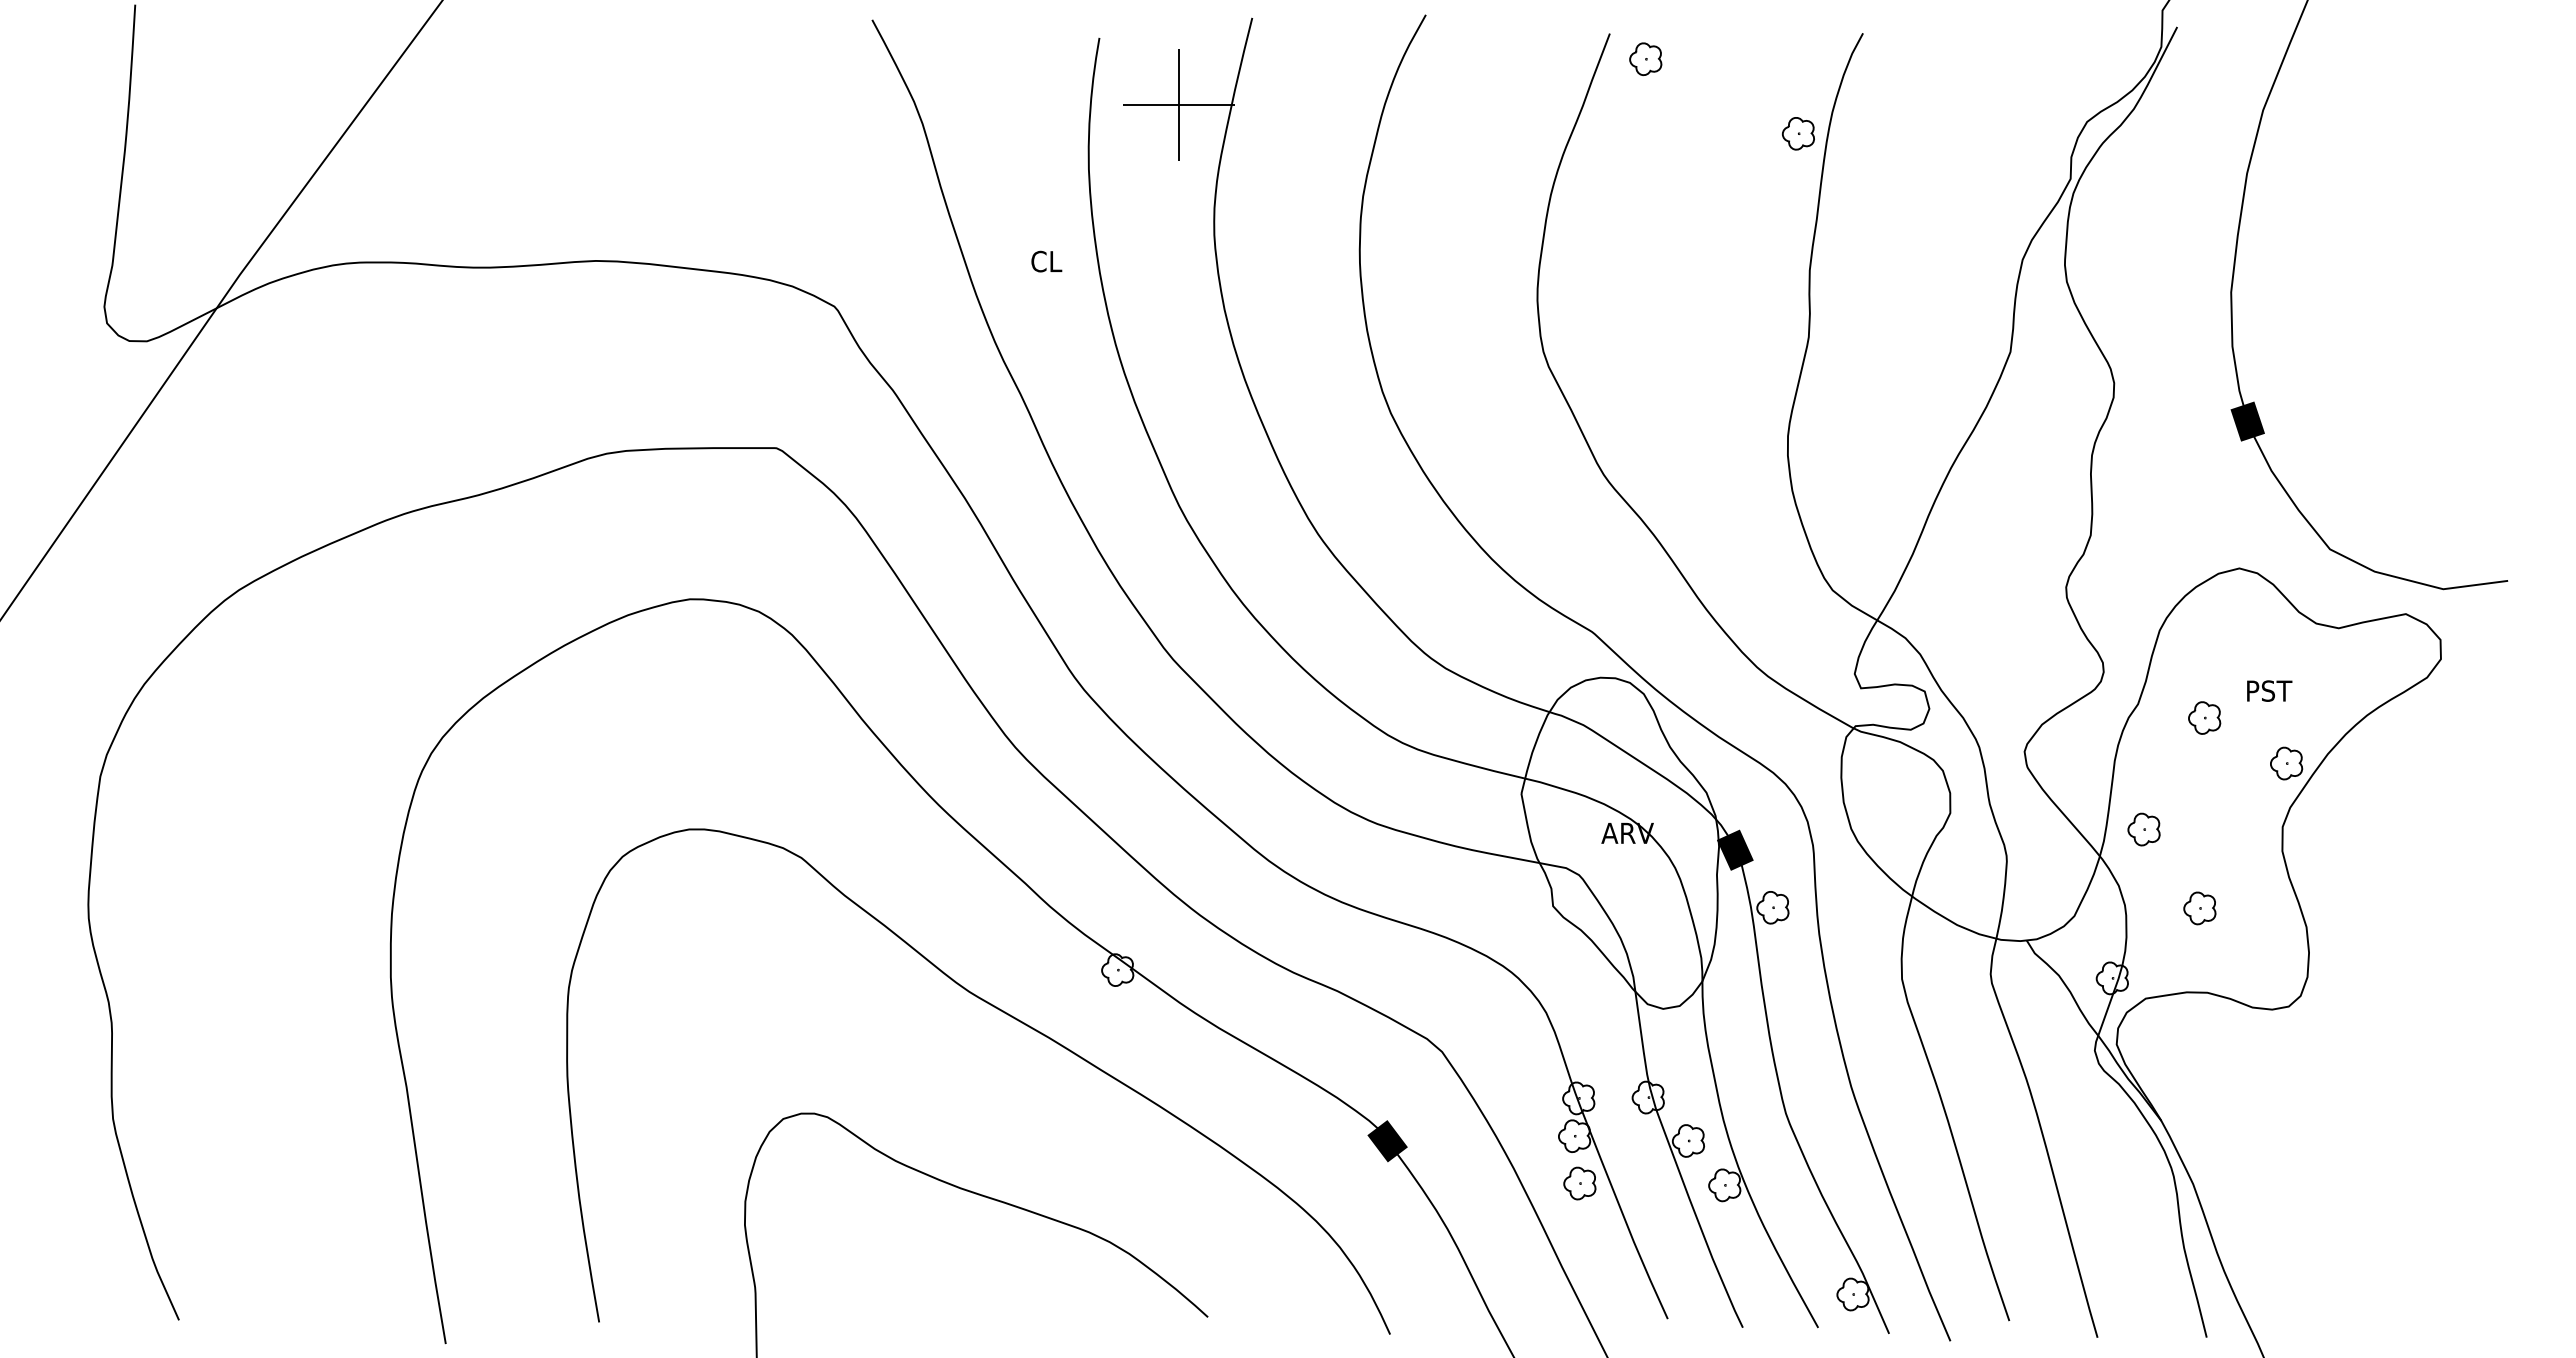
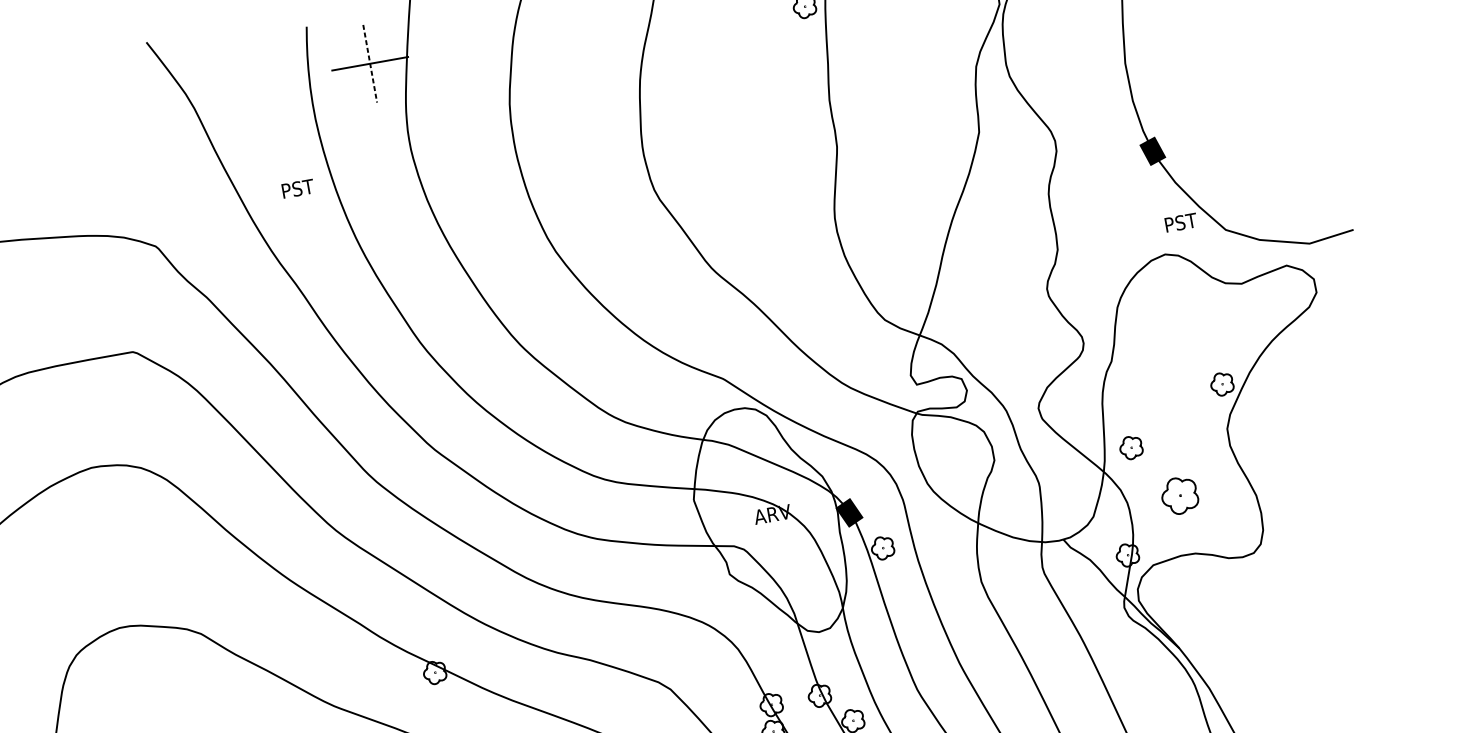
line: (1178, 105) -> (370, 63), solid -> dashed
text: (1047, 261) -> (298, 188), CL -> PST
text: (2269, 690) -> (1181, 222), moved
part: (2204, 717) -> (1159, 362), removed
part: (2199, 908) -> (1179, 495), size x1.6

